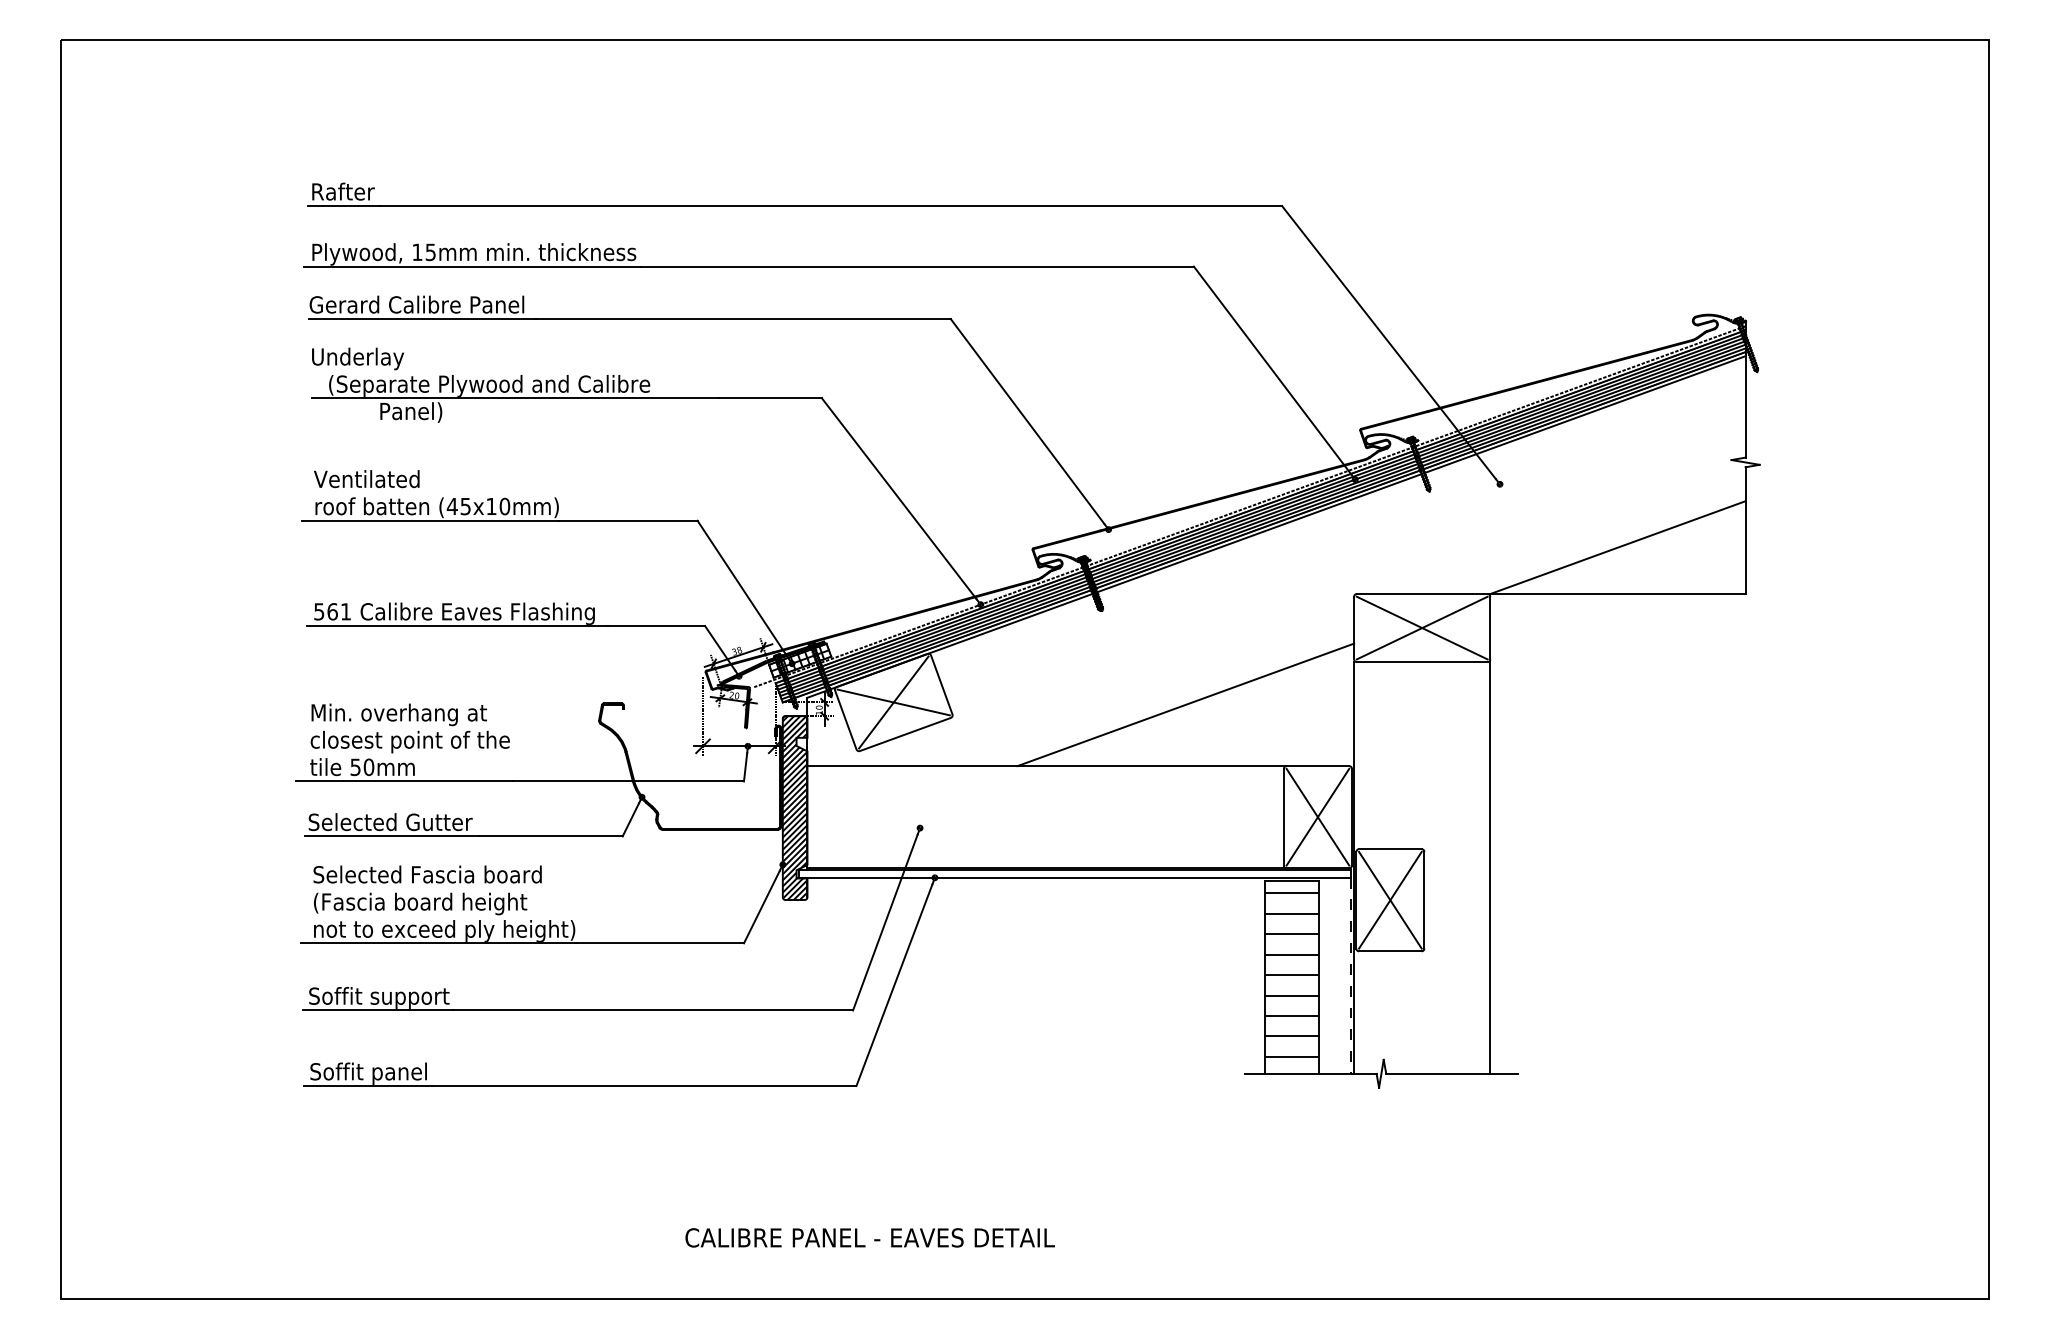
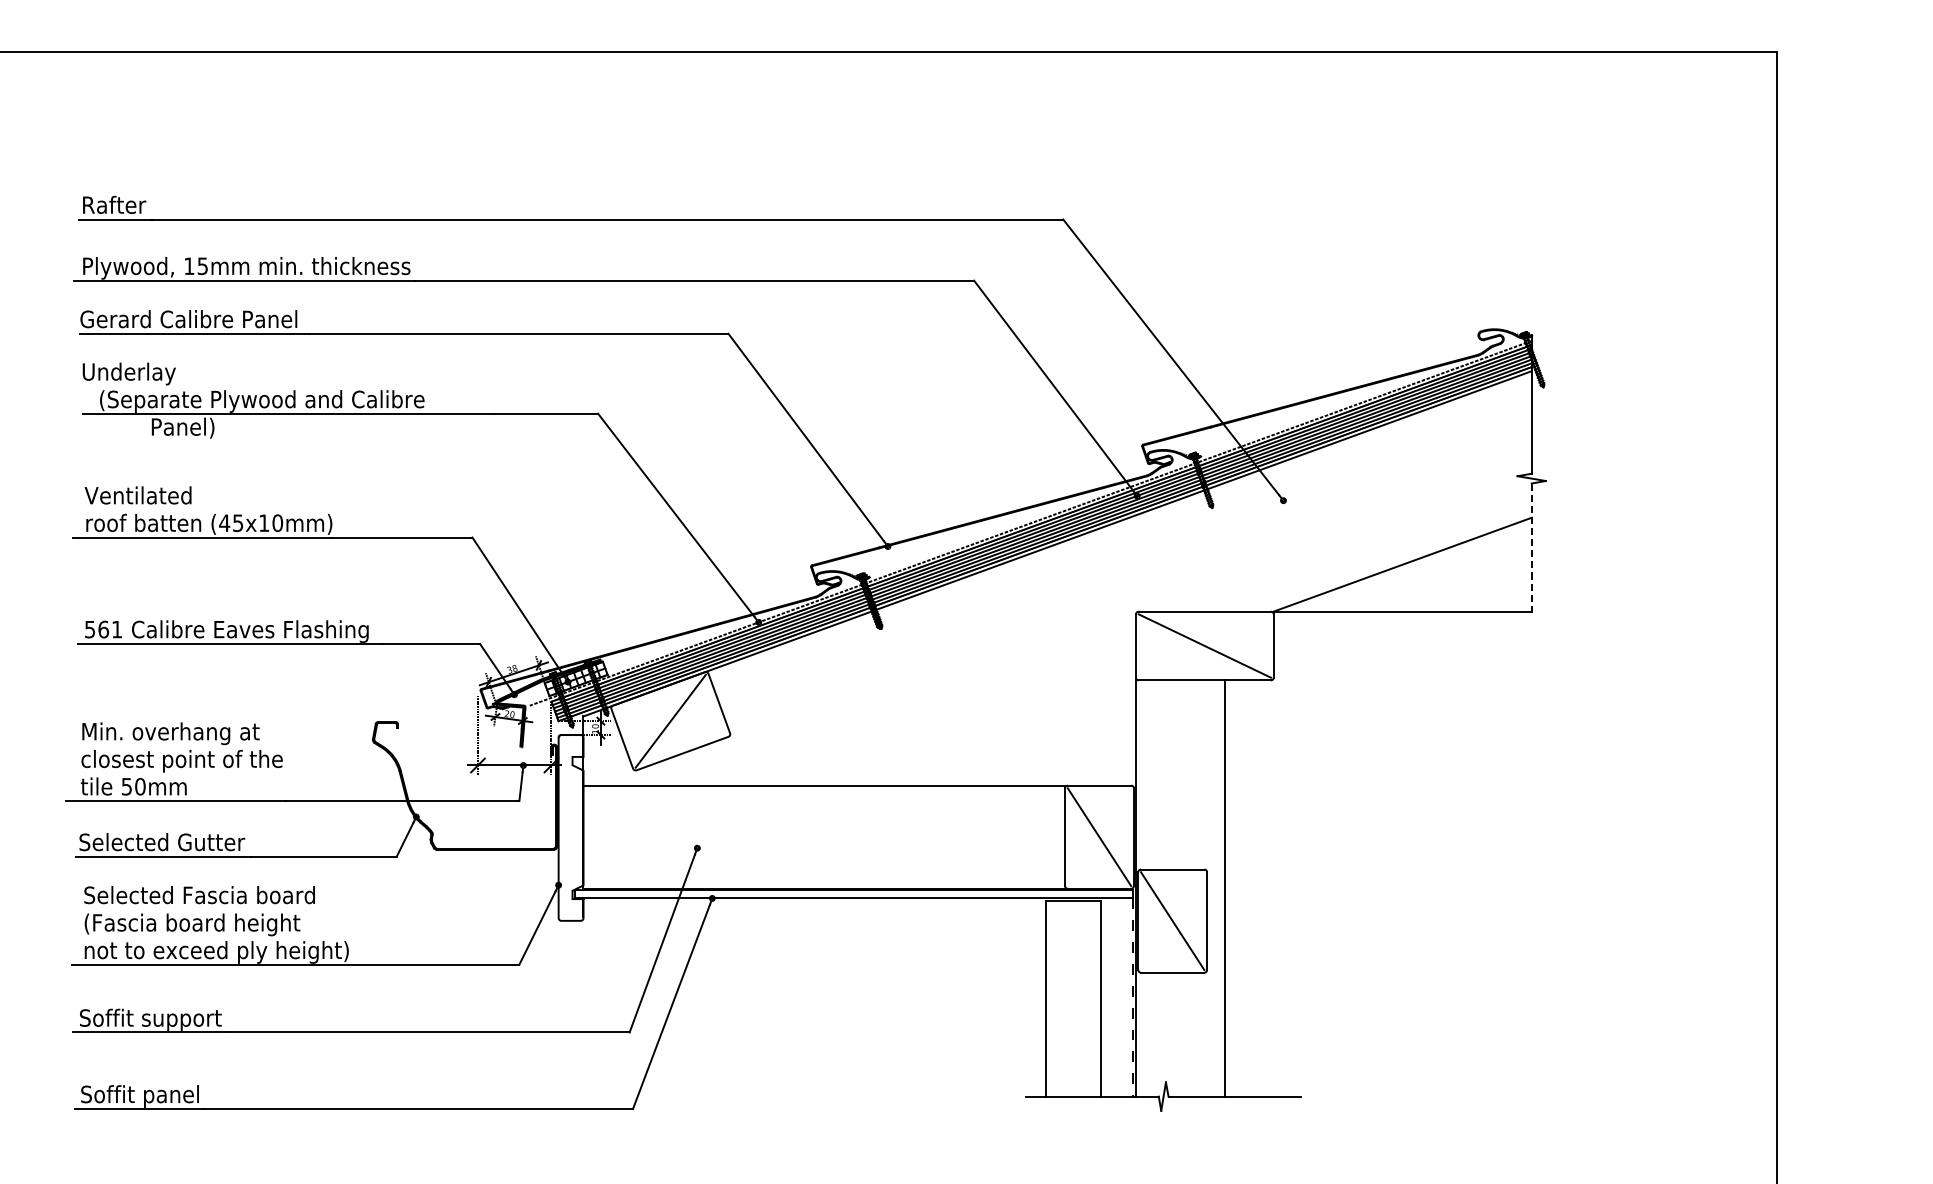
line: (1745, 531) -> (1531, 548), solid -> dashed
line: (1421, 627) -> (1204, 645), removed
line: (893, 702) -> (670, 721), removed
line: (1185, 704) -> (965, 723), removed
hatch: (794, 808) -> (570, 828), removed
line: (1317, 816) -> (1099, 836), removed
line: (1490, 867) -> (1225, 888), moved
line: (1390, 899) -> (1172, 920), removed
hatch: (1291, 974) -> (1072, 996), removed

